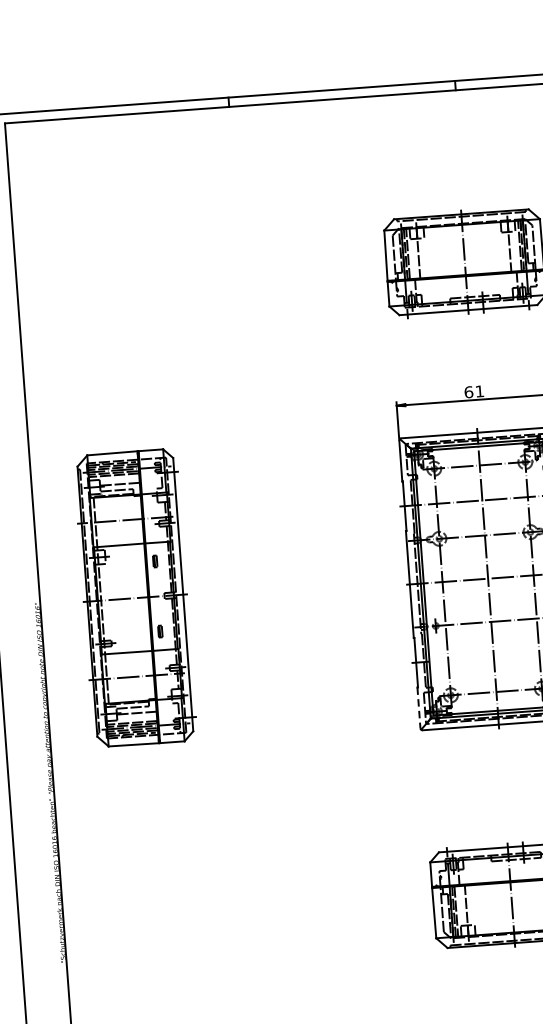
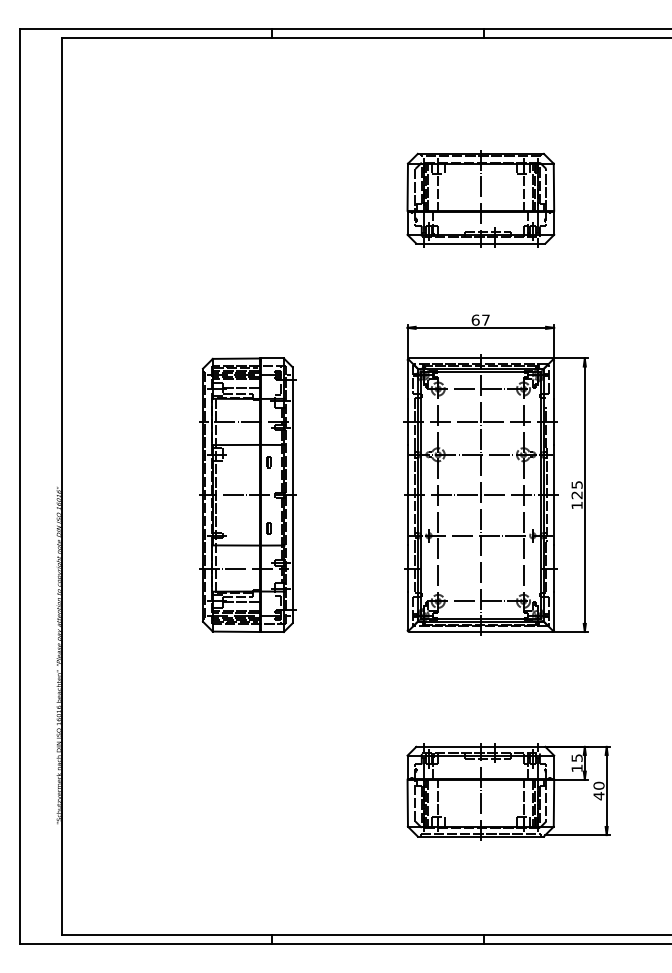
text: (479, 390) -> (485, 319), 61 -> 67
part: (134, 597) -> (247, 494), moved
line: (418, 708) -> (407, 611), dashed -> solid

